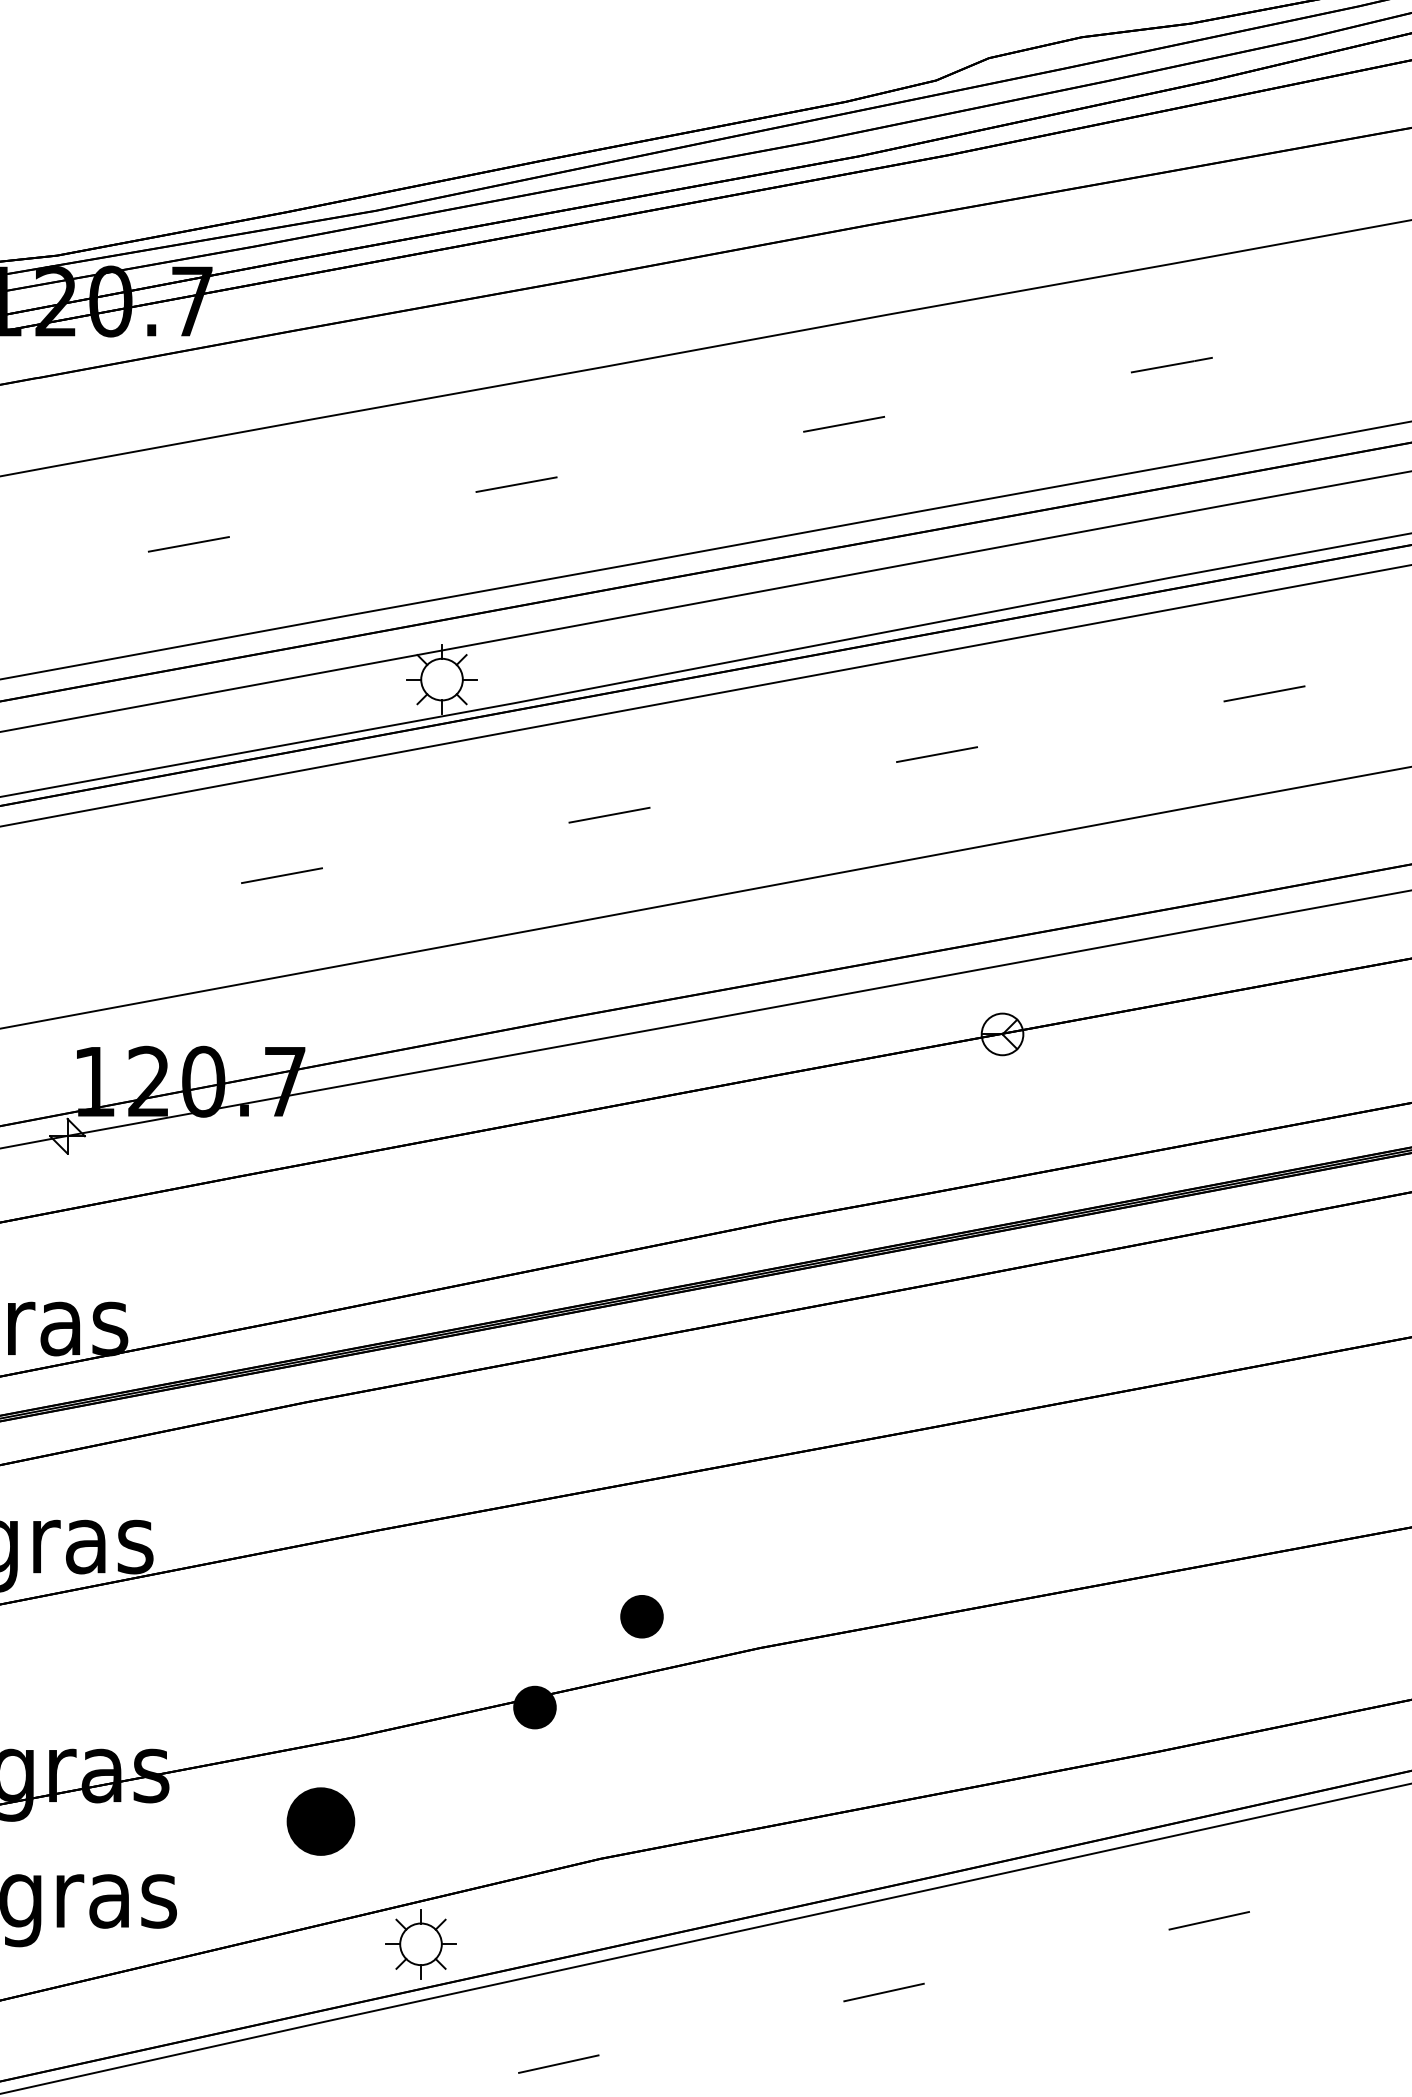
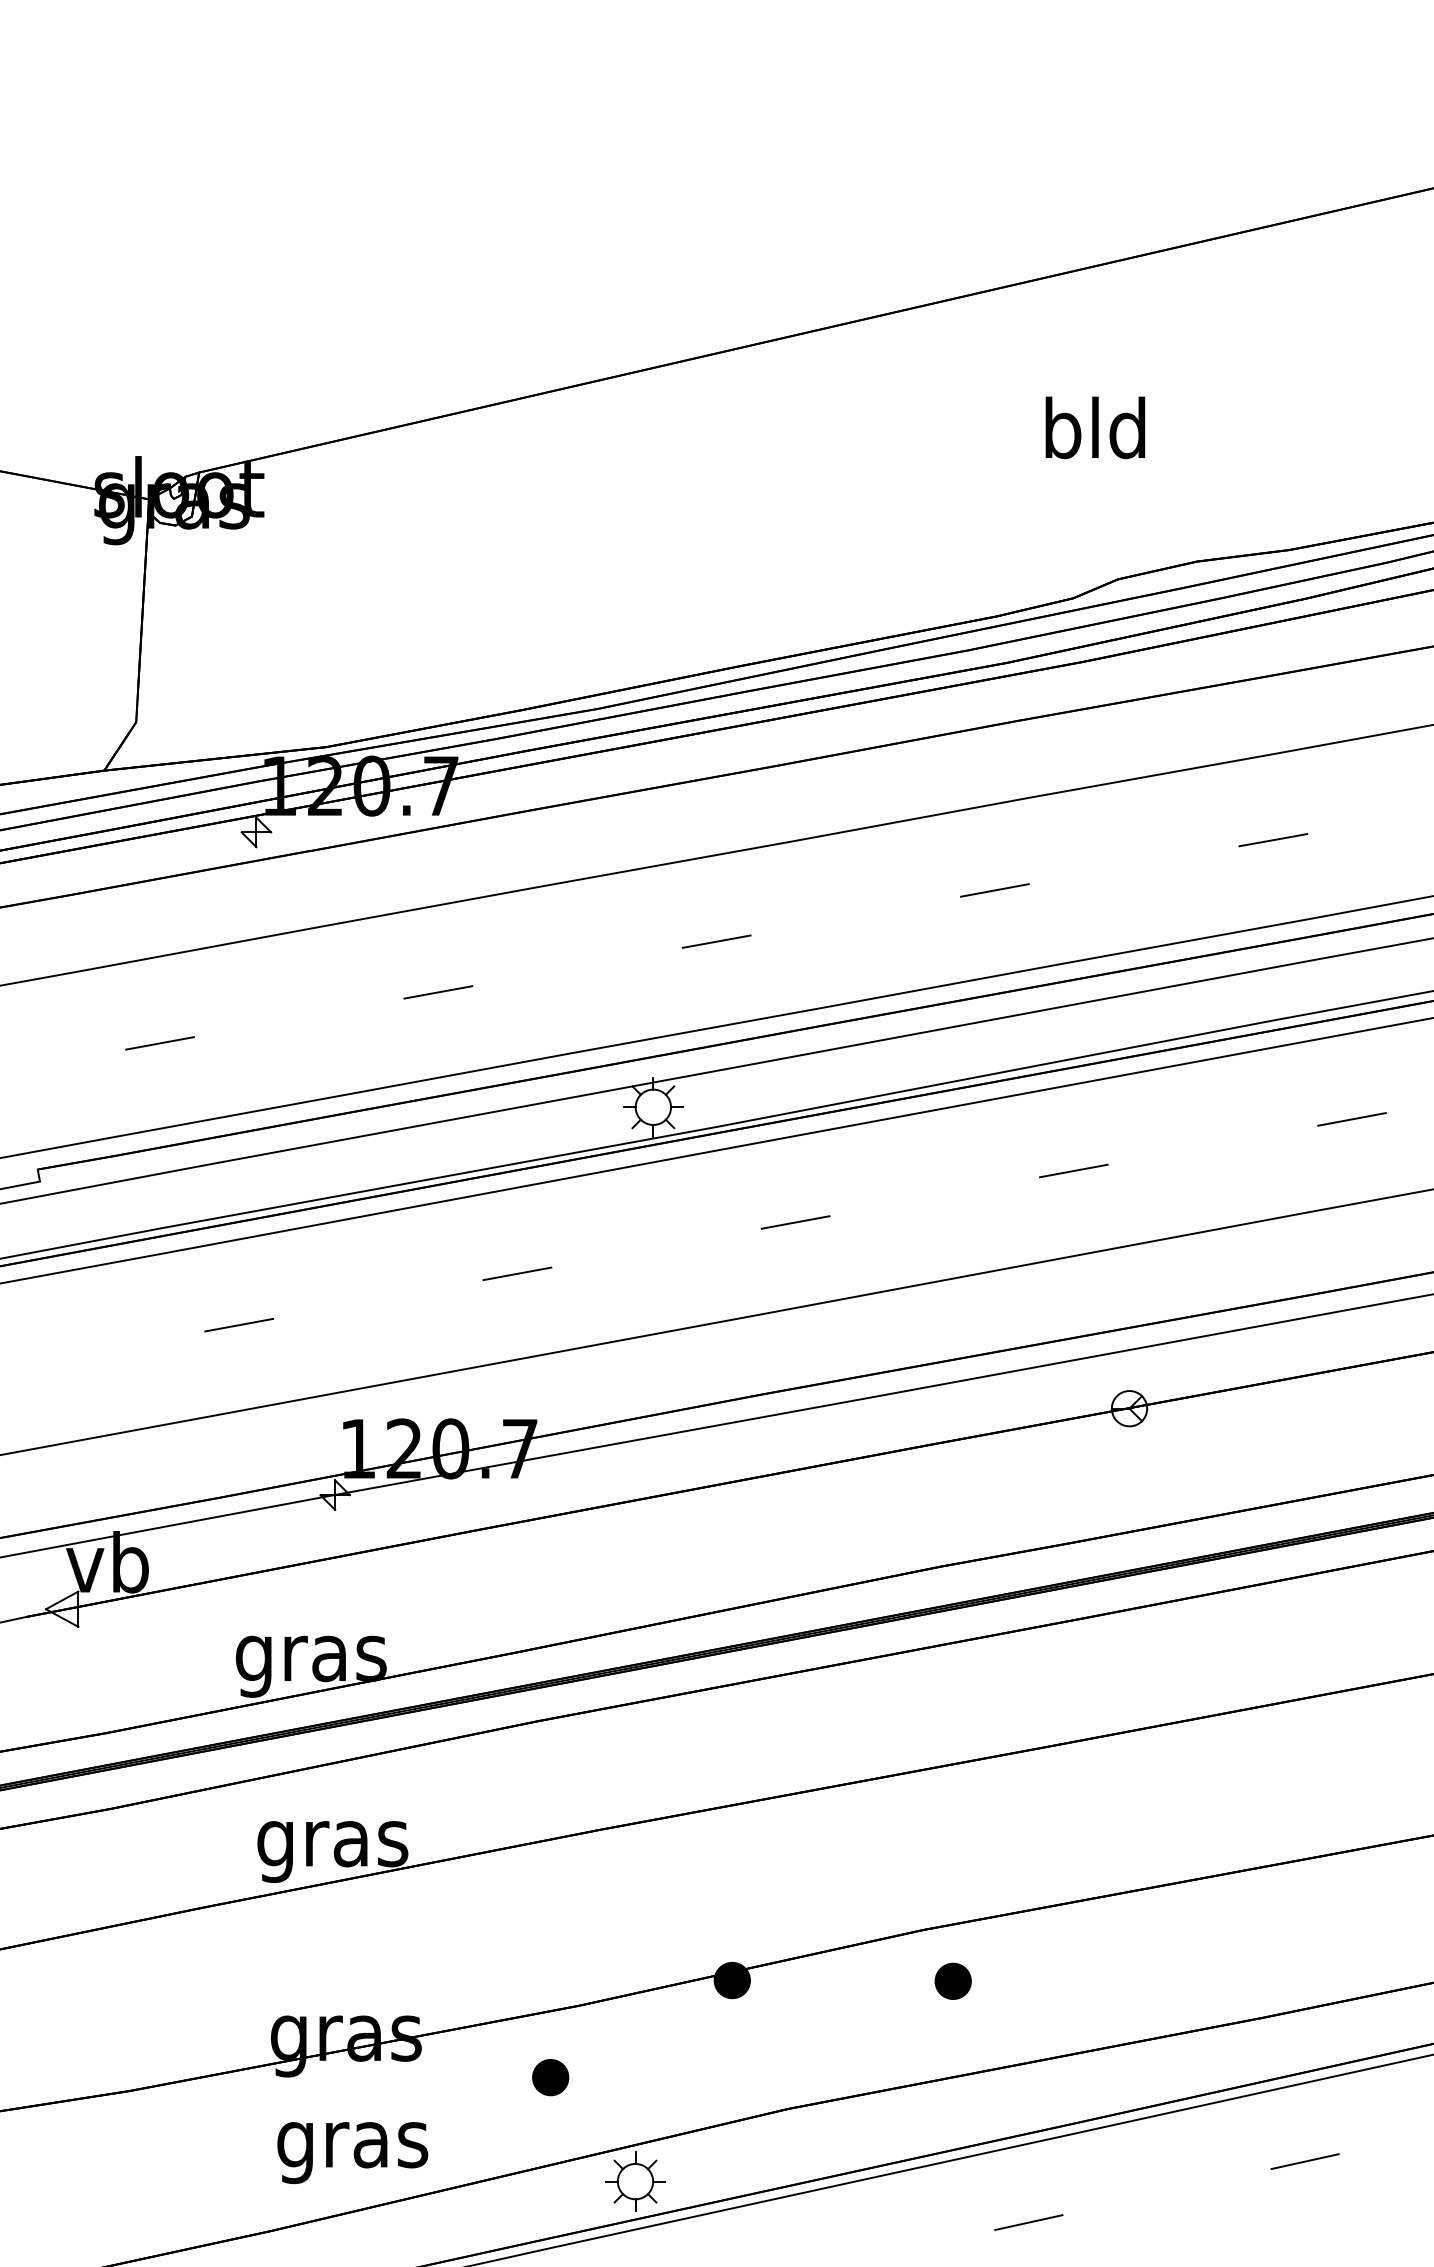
part: (641, 1615) -> (952, 1980), moved
part: (320, 1821) -> (550, 2077), size x0.62

